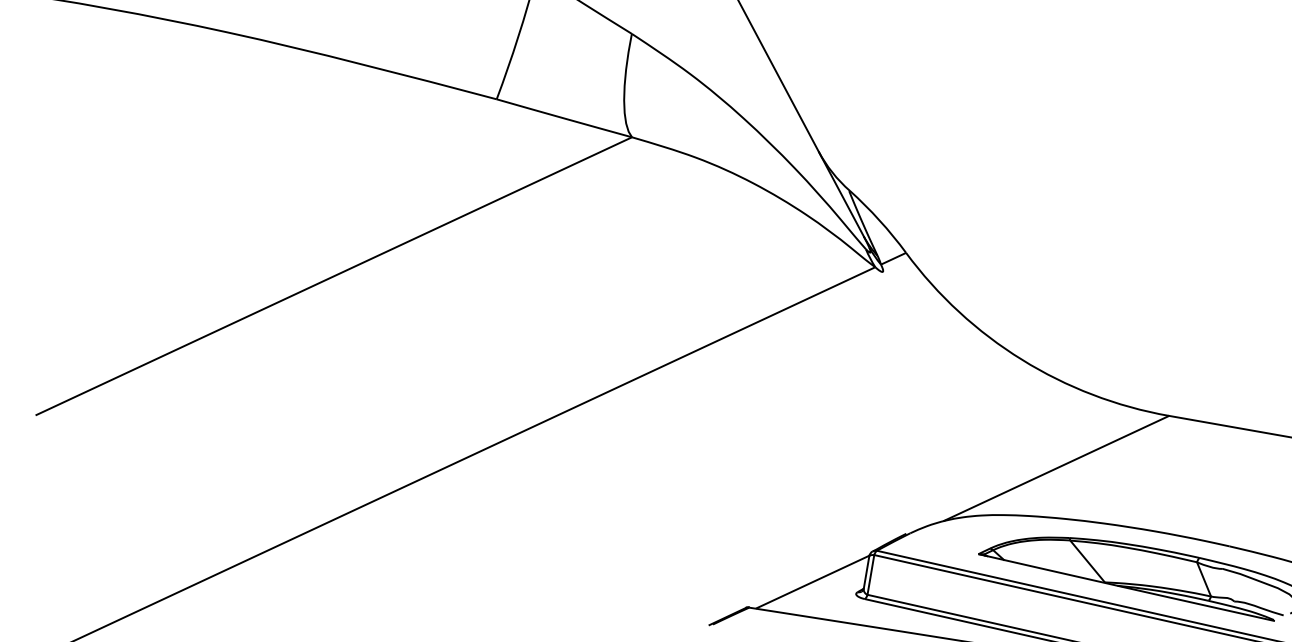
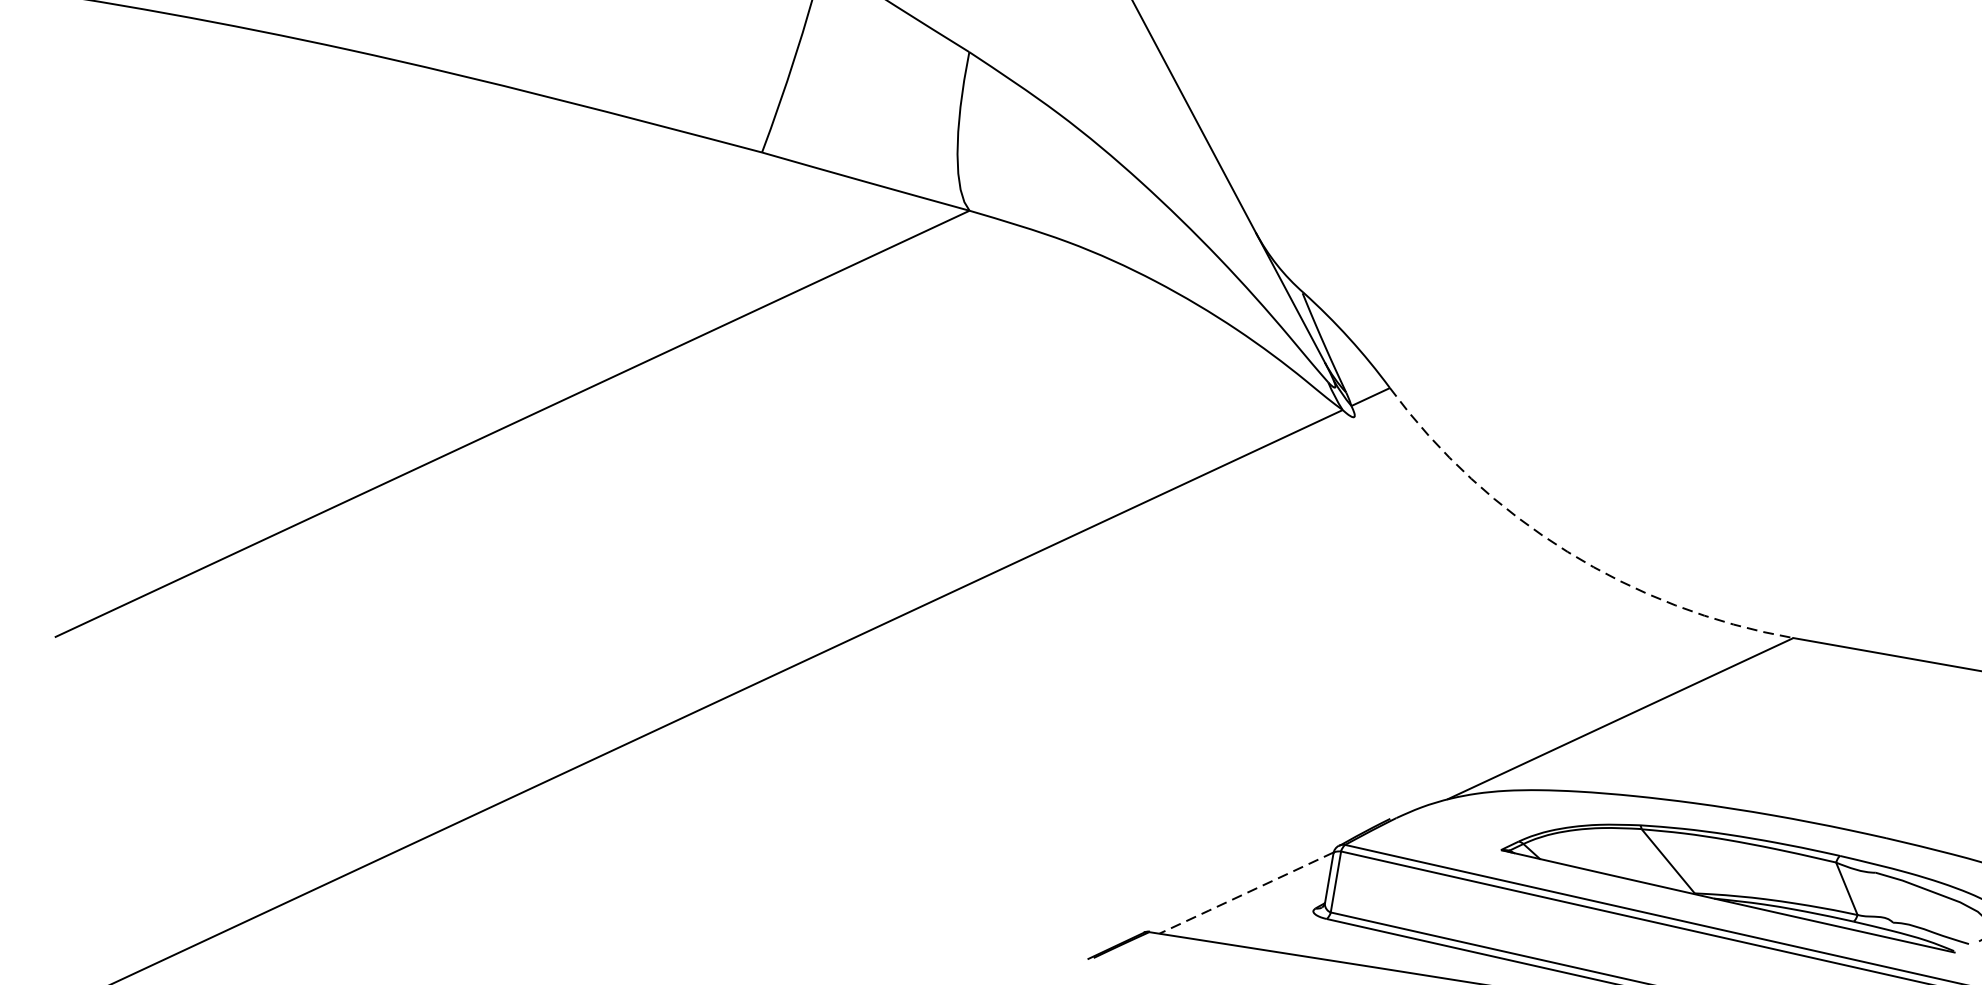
arc: (1021, 359) -> (1566, 551), solid -> dashed
line: (812, 582) -> (1246, 893), solid -> dashed

